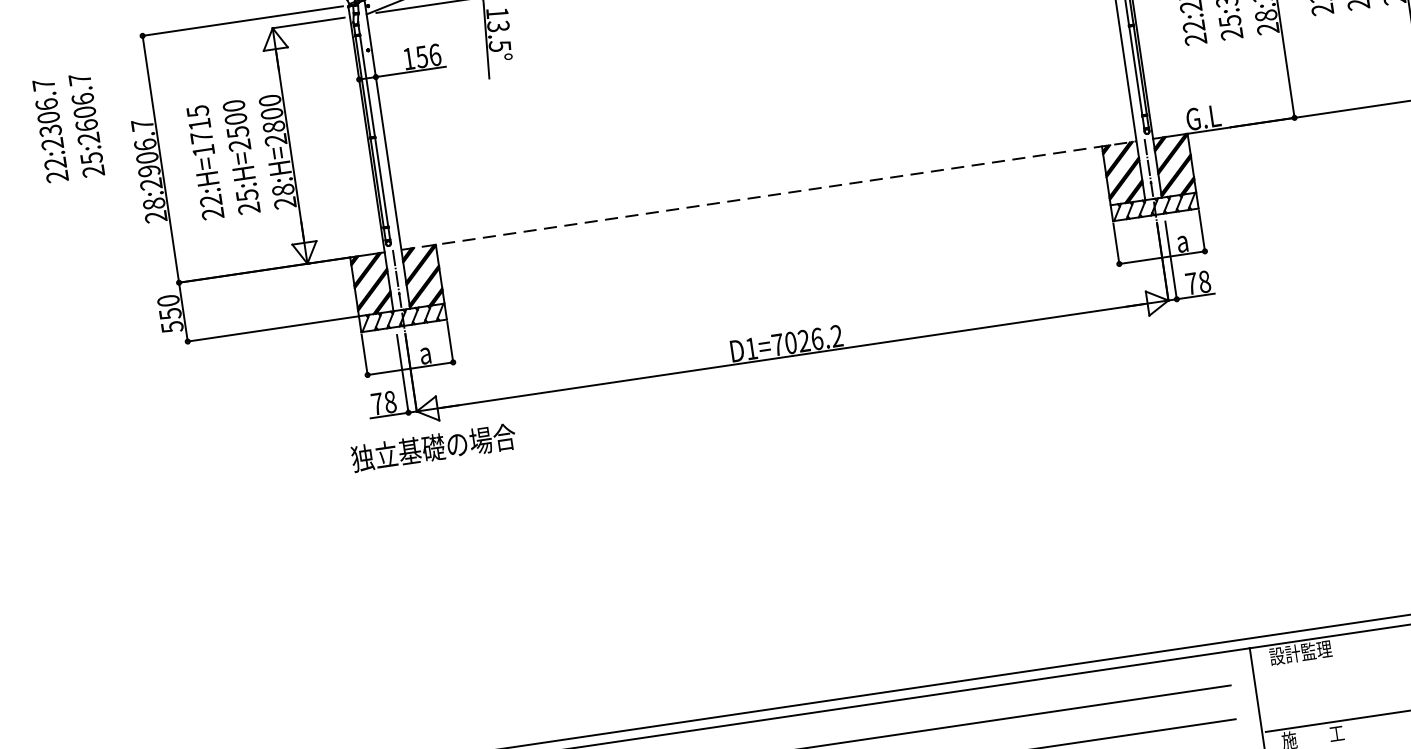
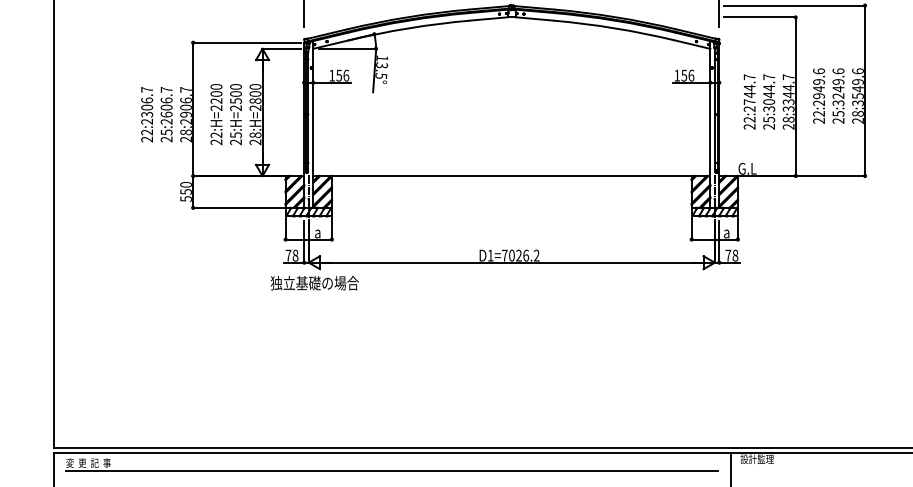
text: (67, 127) -> (156, 114), moved
text: (200, 130) -> (216, 97), 22:H=1715 -> 22:H=2200
line: (770, 196) -> (512, 176), dashed -> solid

